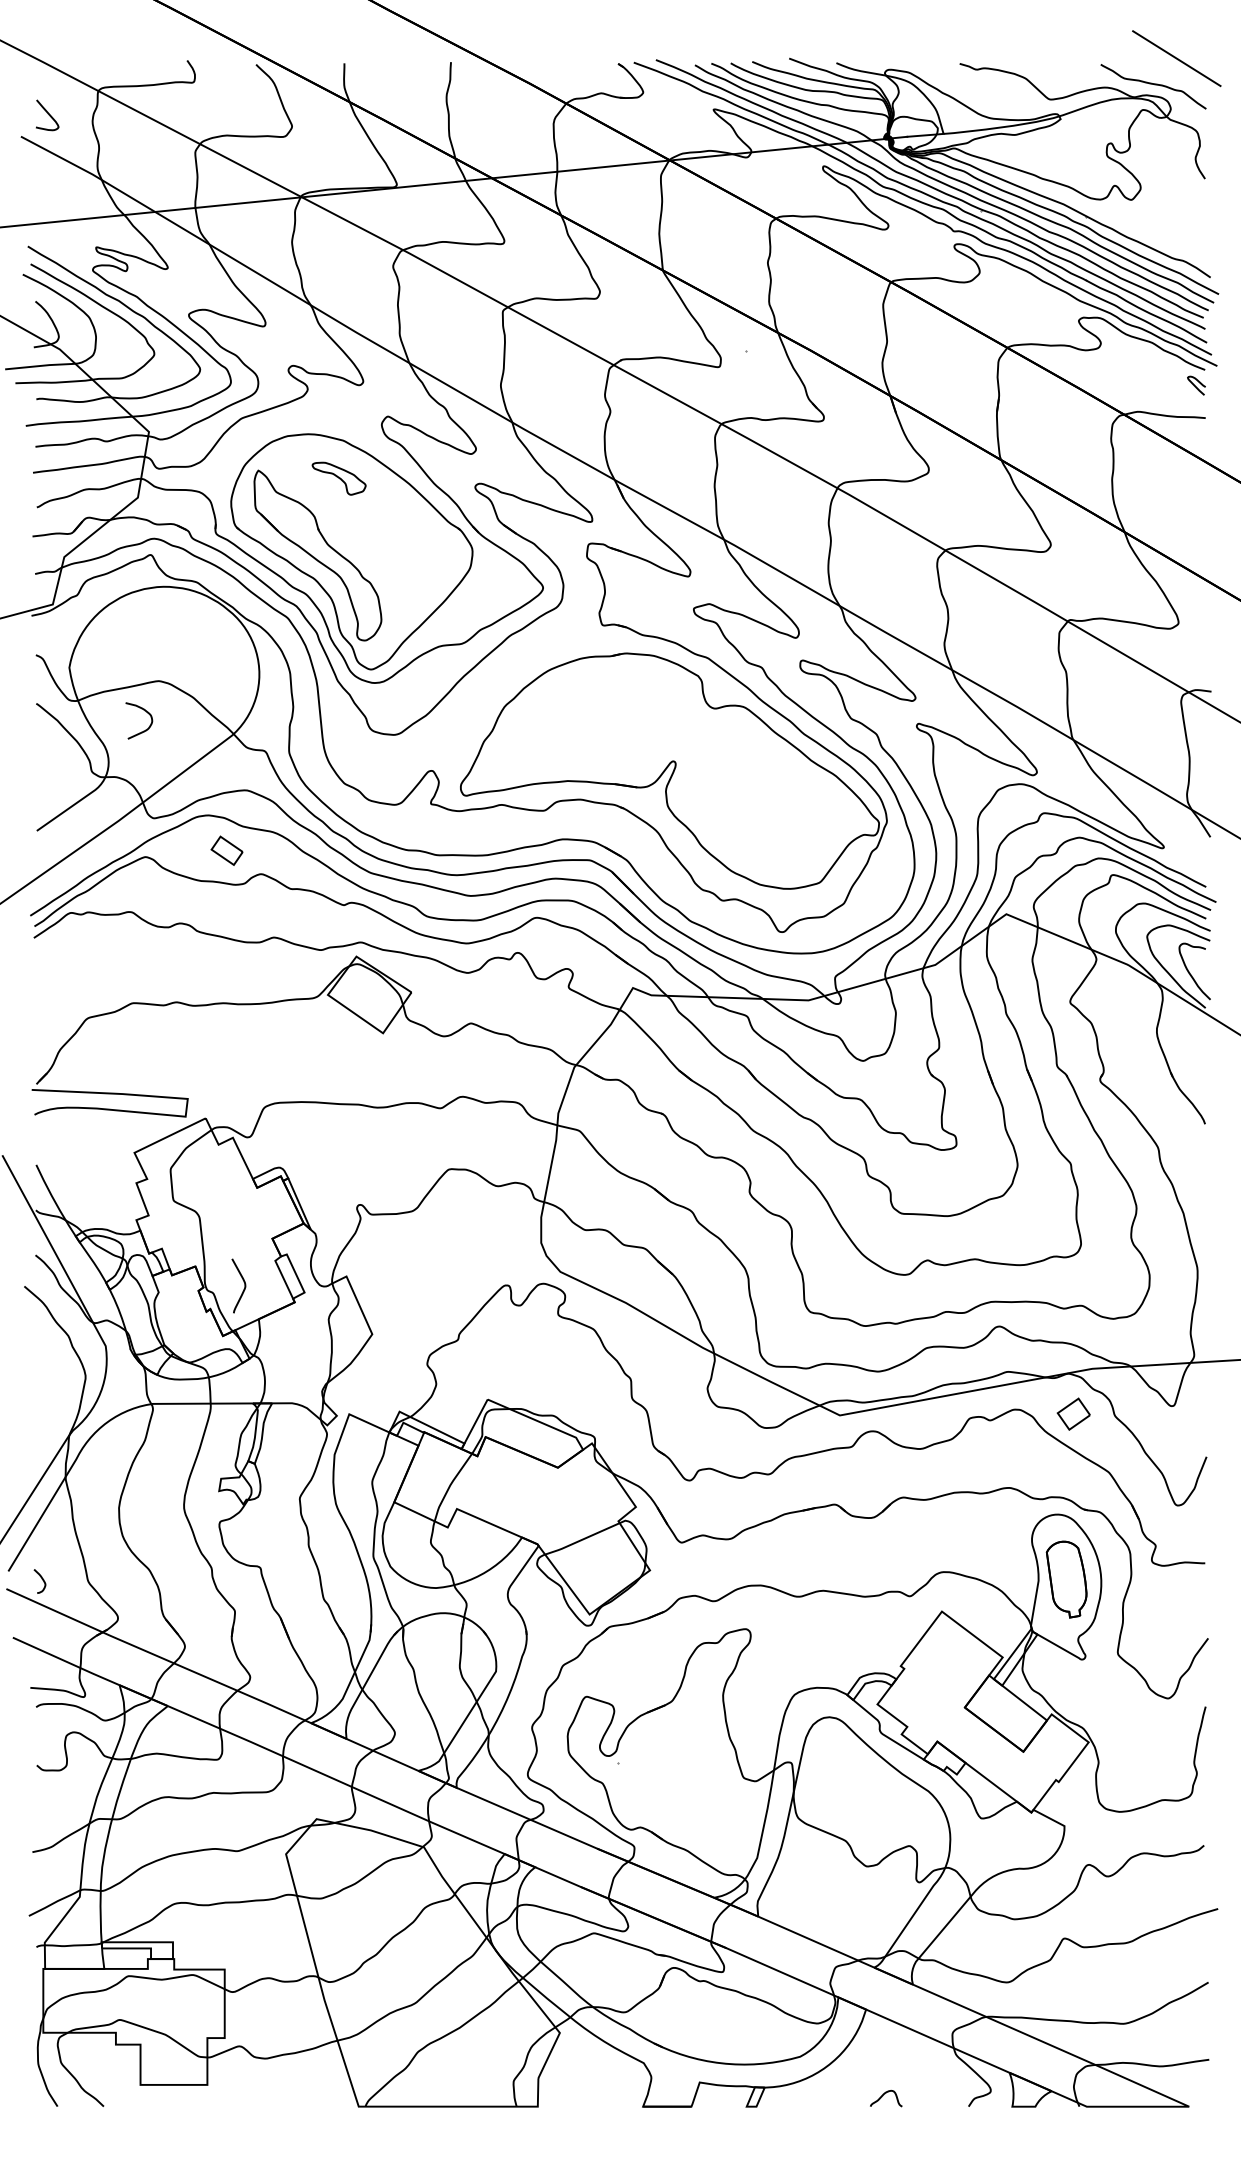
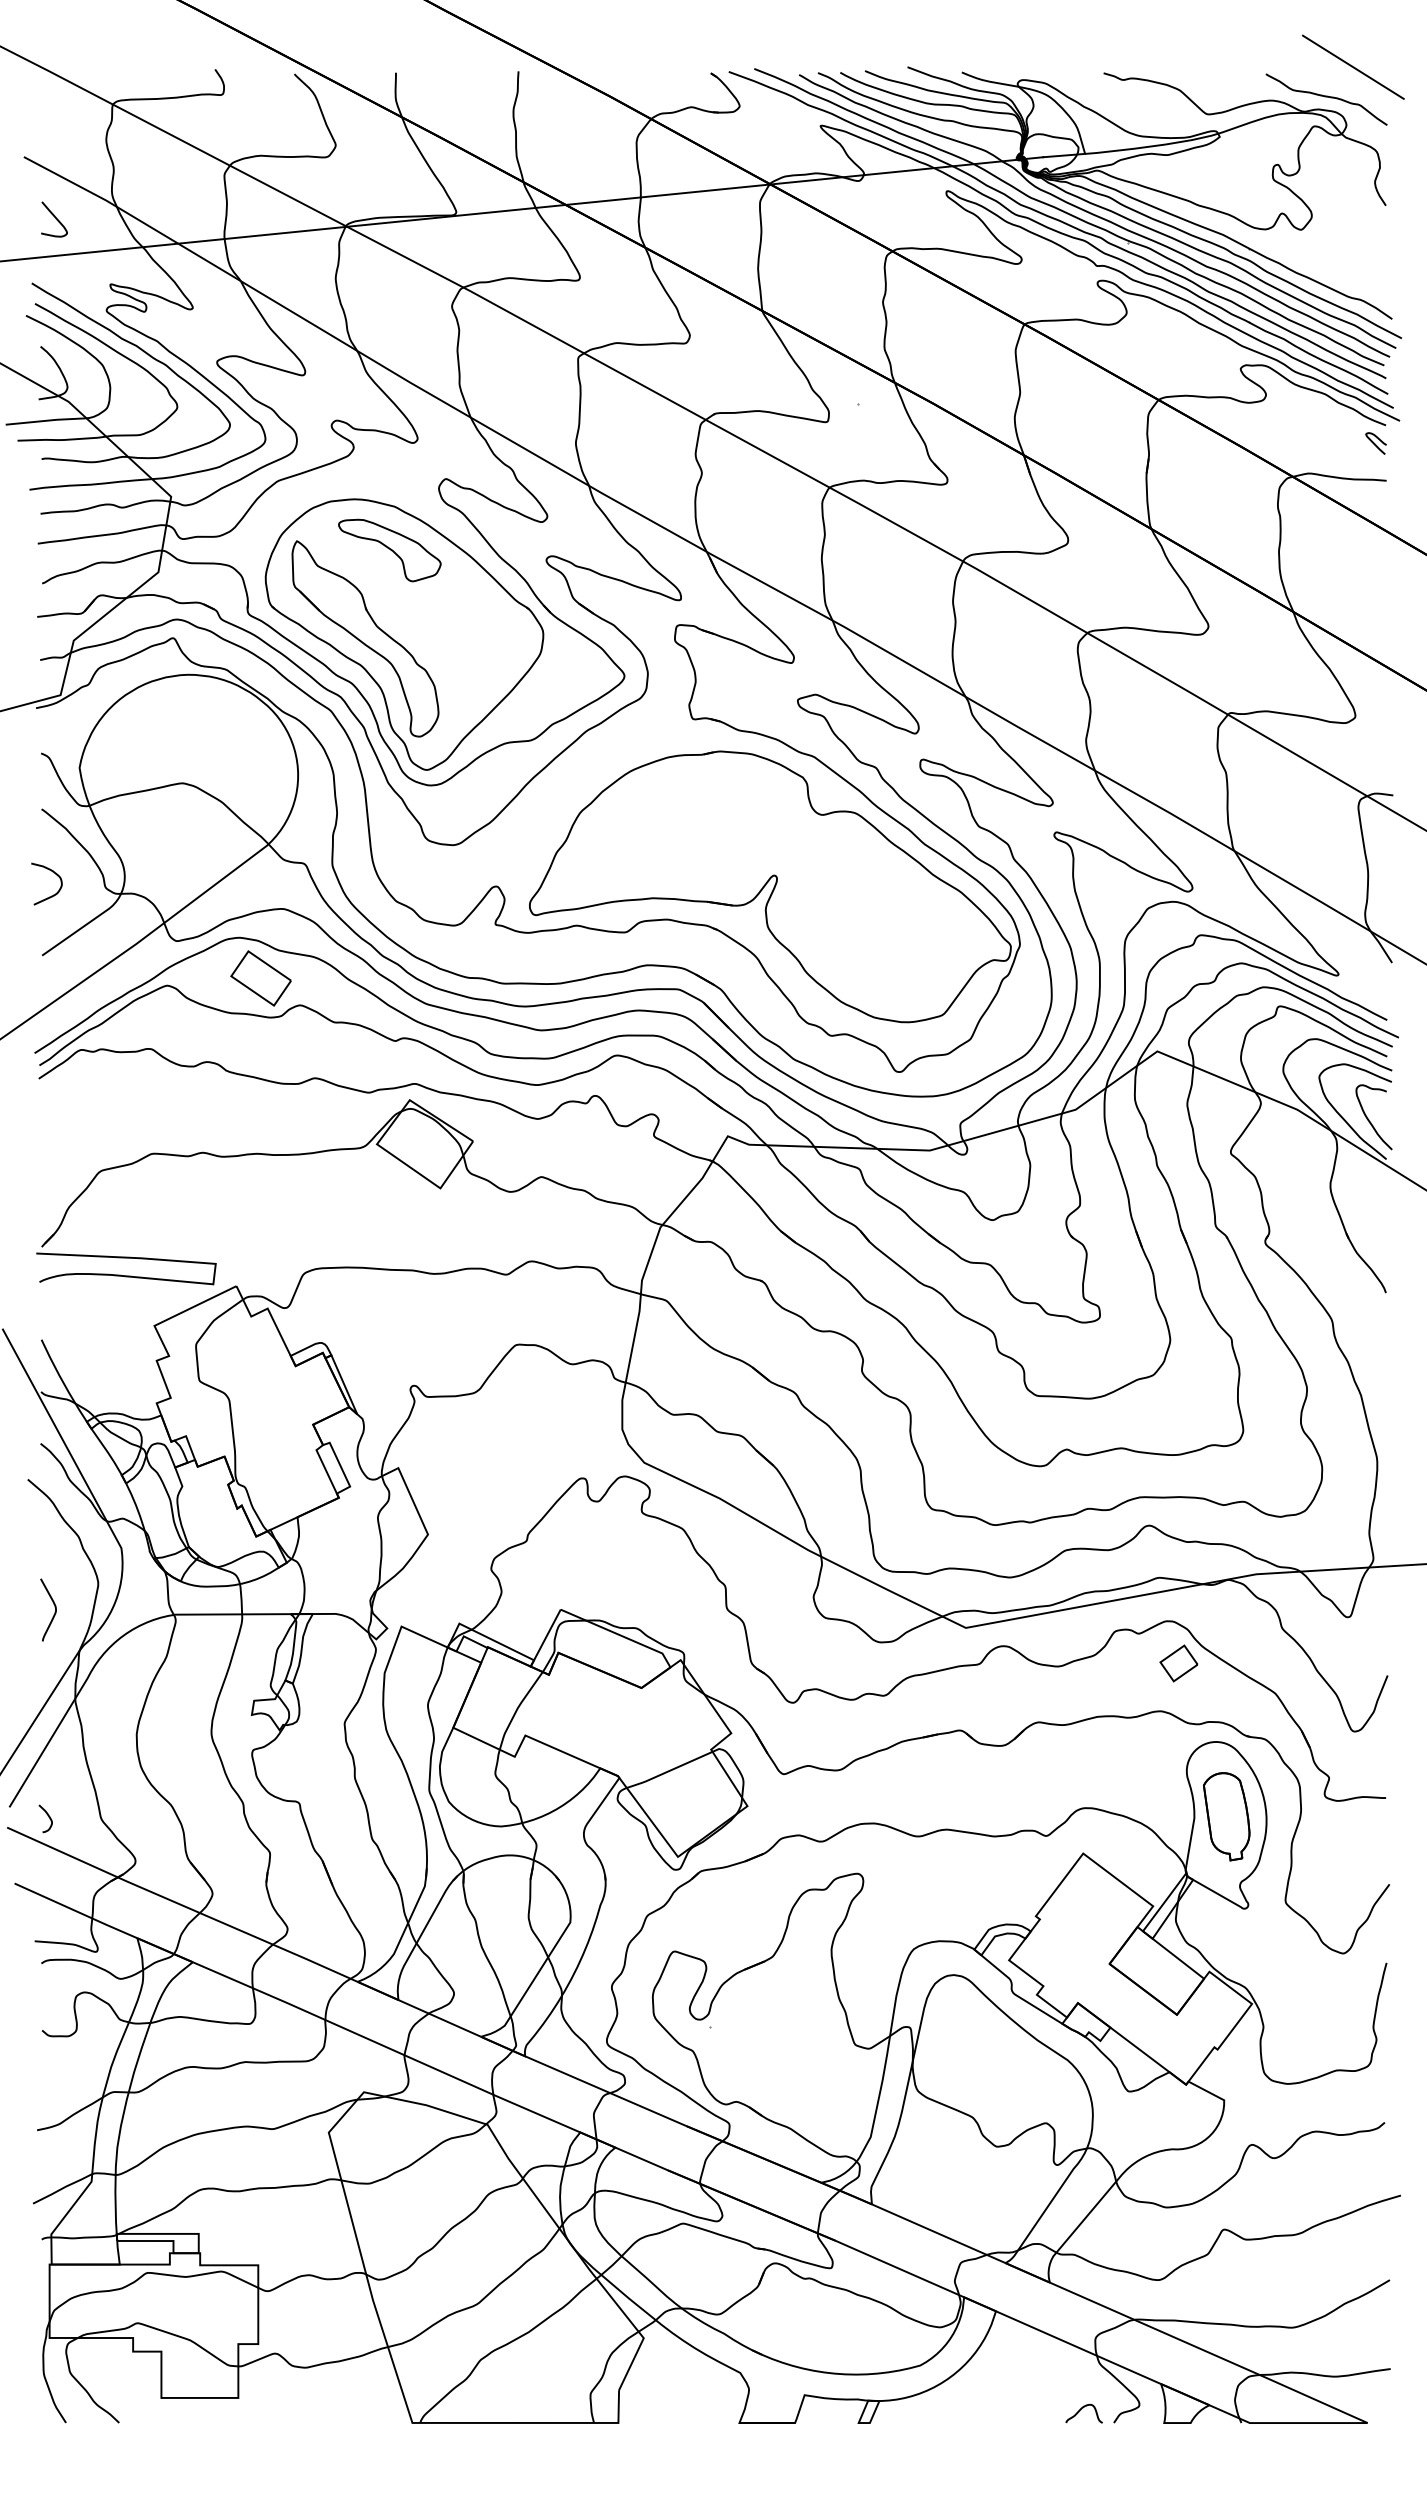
curve: (48, 114) -> (55, 218), moved
part: (338, 478) -> (389, 550), size x1.67
curve: (144, 710) -> (52, 872), moved
part: (226, 850) -> (260, 978), size x1.67
curve: (244, 1283) -> (54, 1607), moved
part: (1073, 1414) -> (1178, 1663), moved
curve: (883, 2096) -> (1080, 2411), moved

